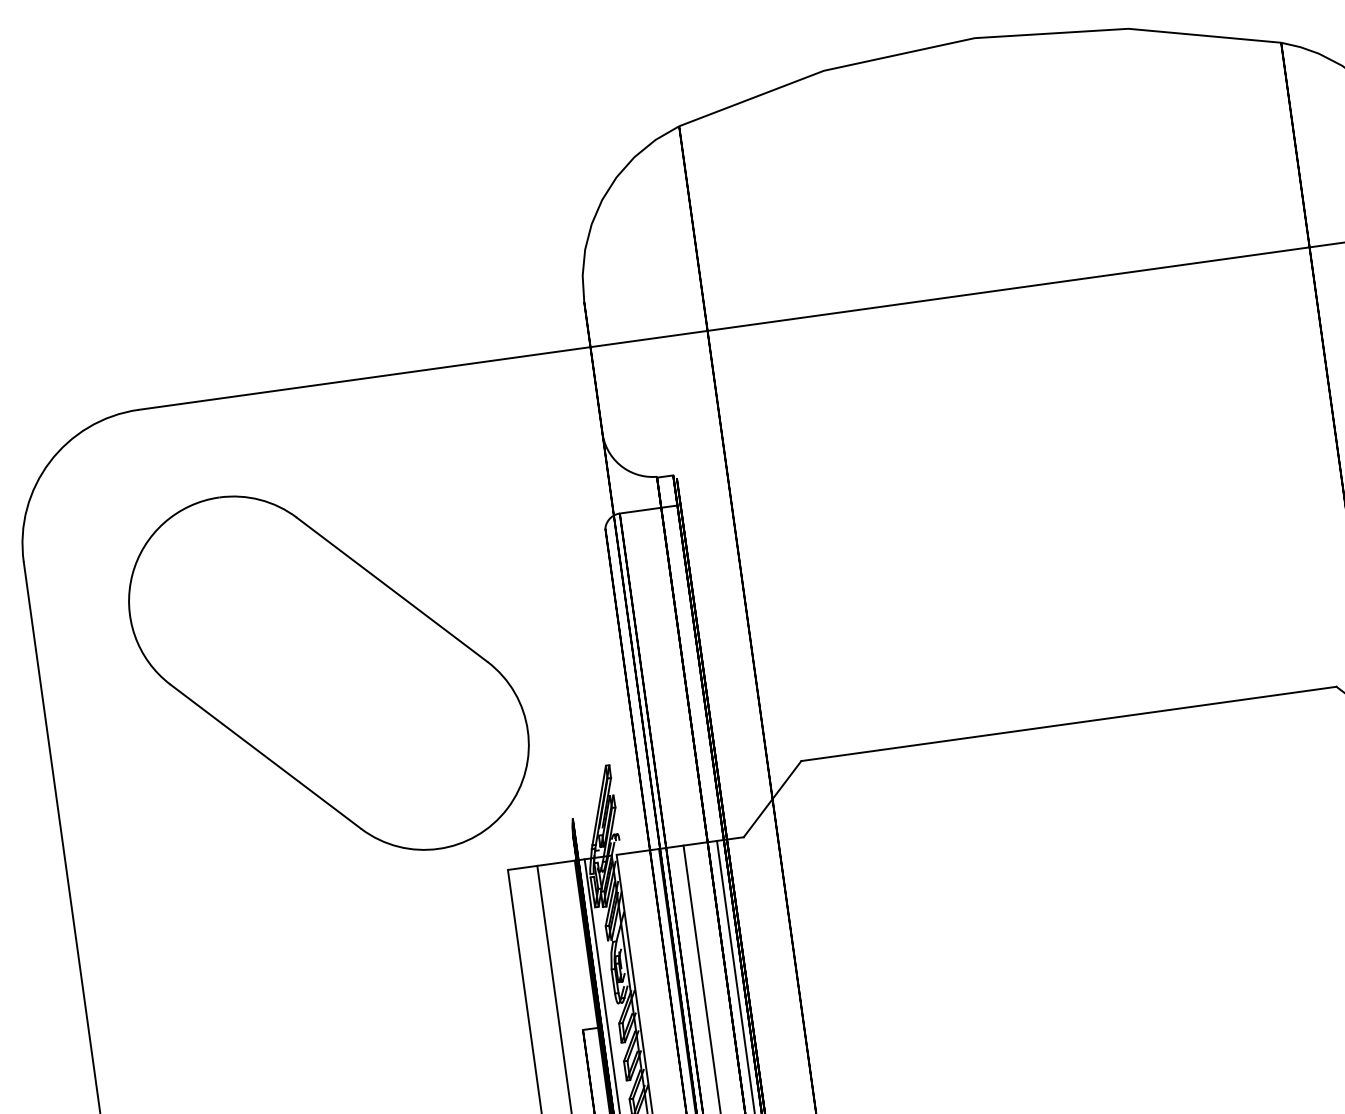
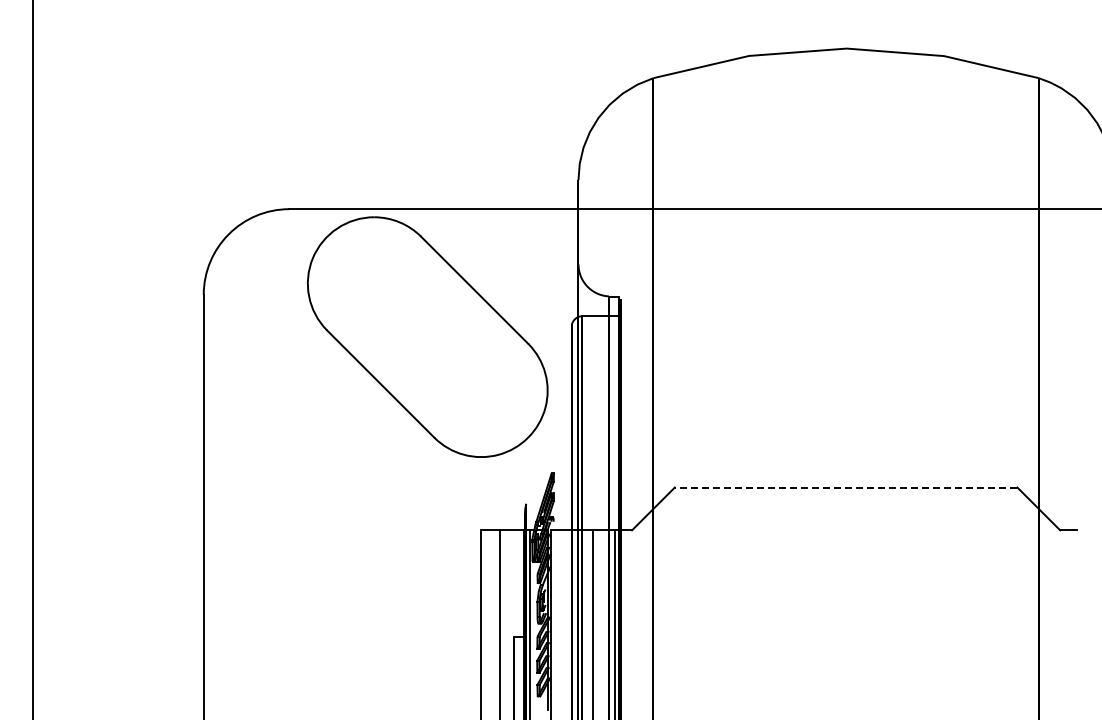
part: (328, 672) -> (427, 336), moved
line: (1067, 723) -> (845, 487), solid -> dashed

